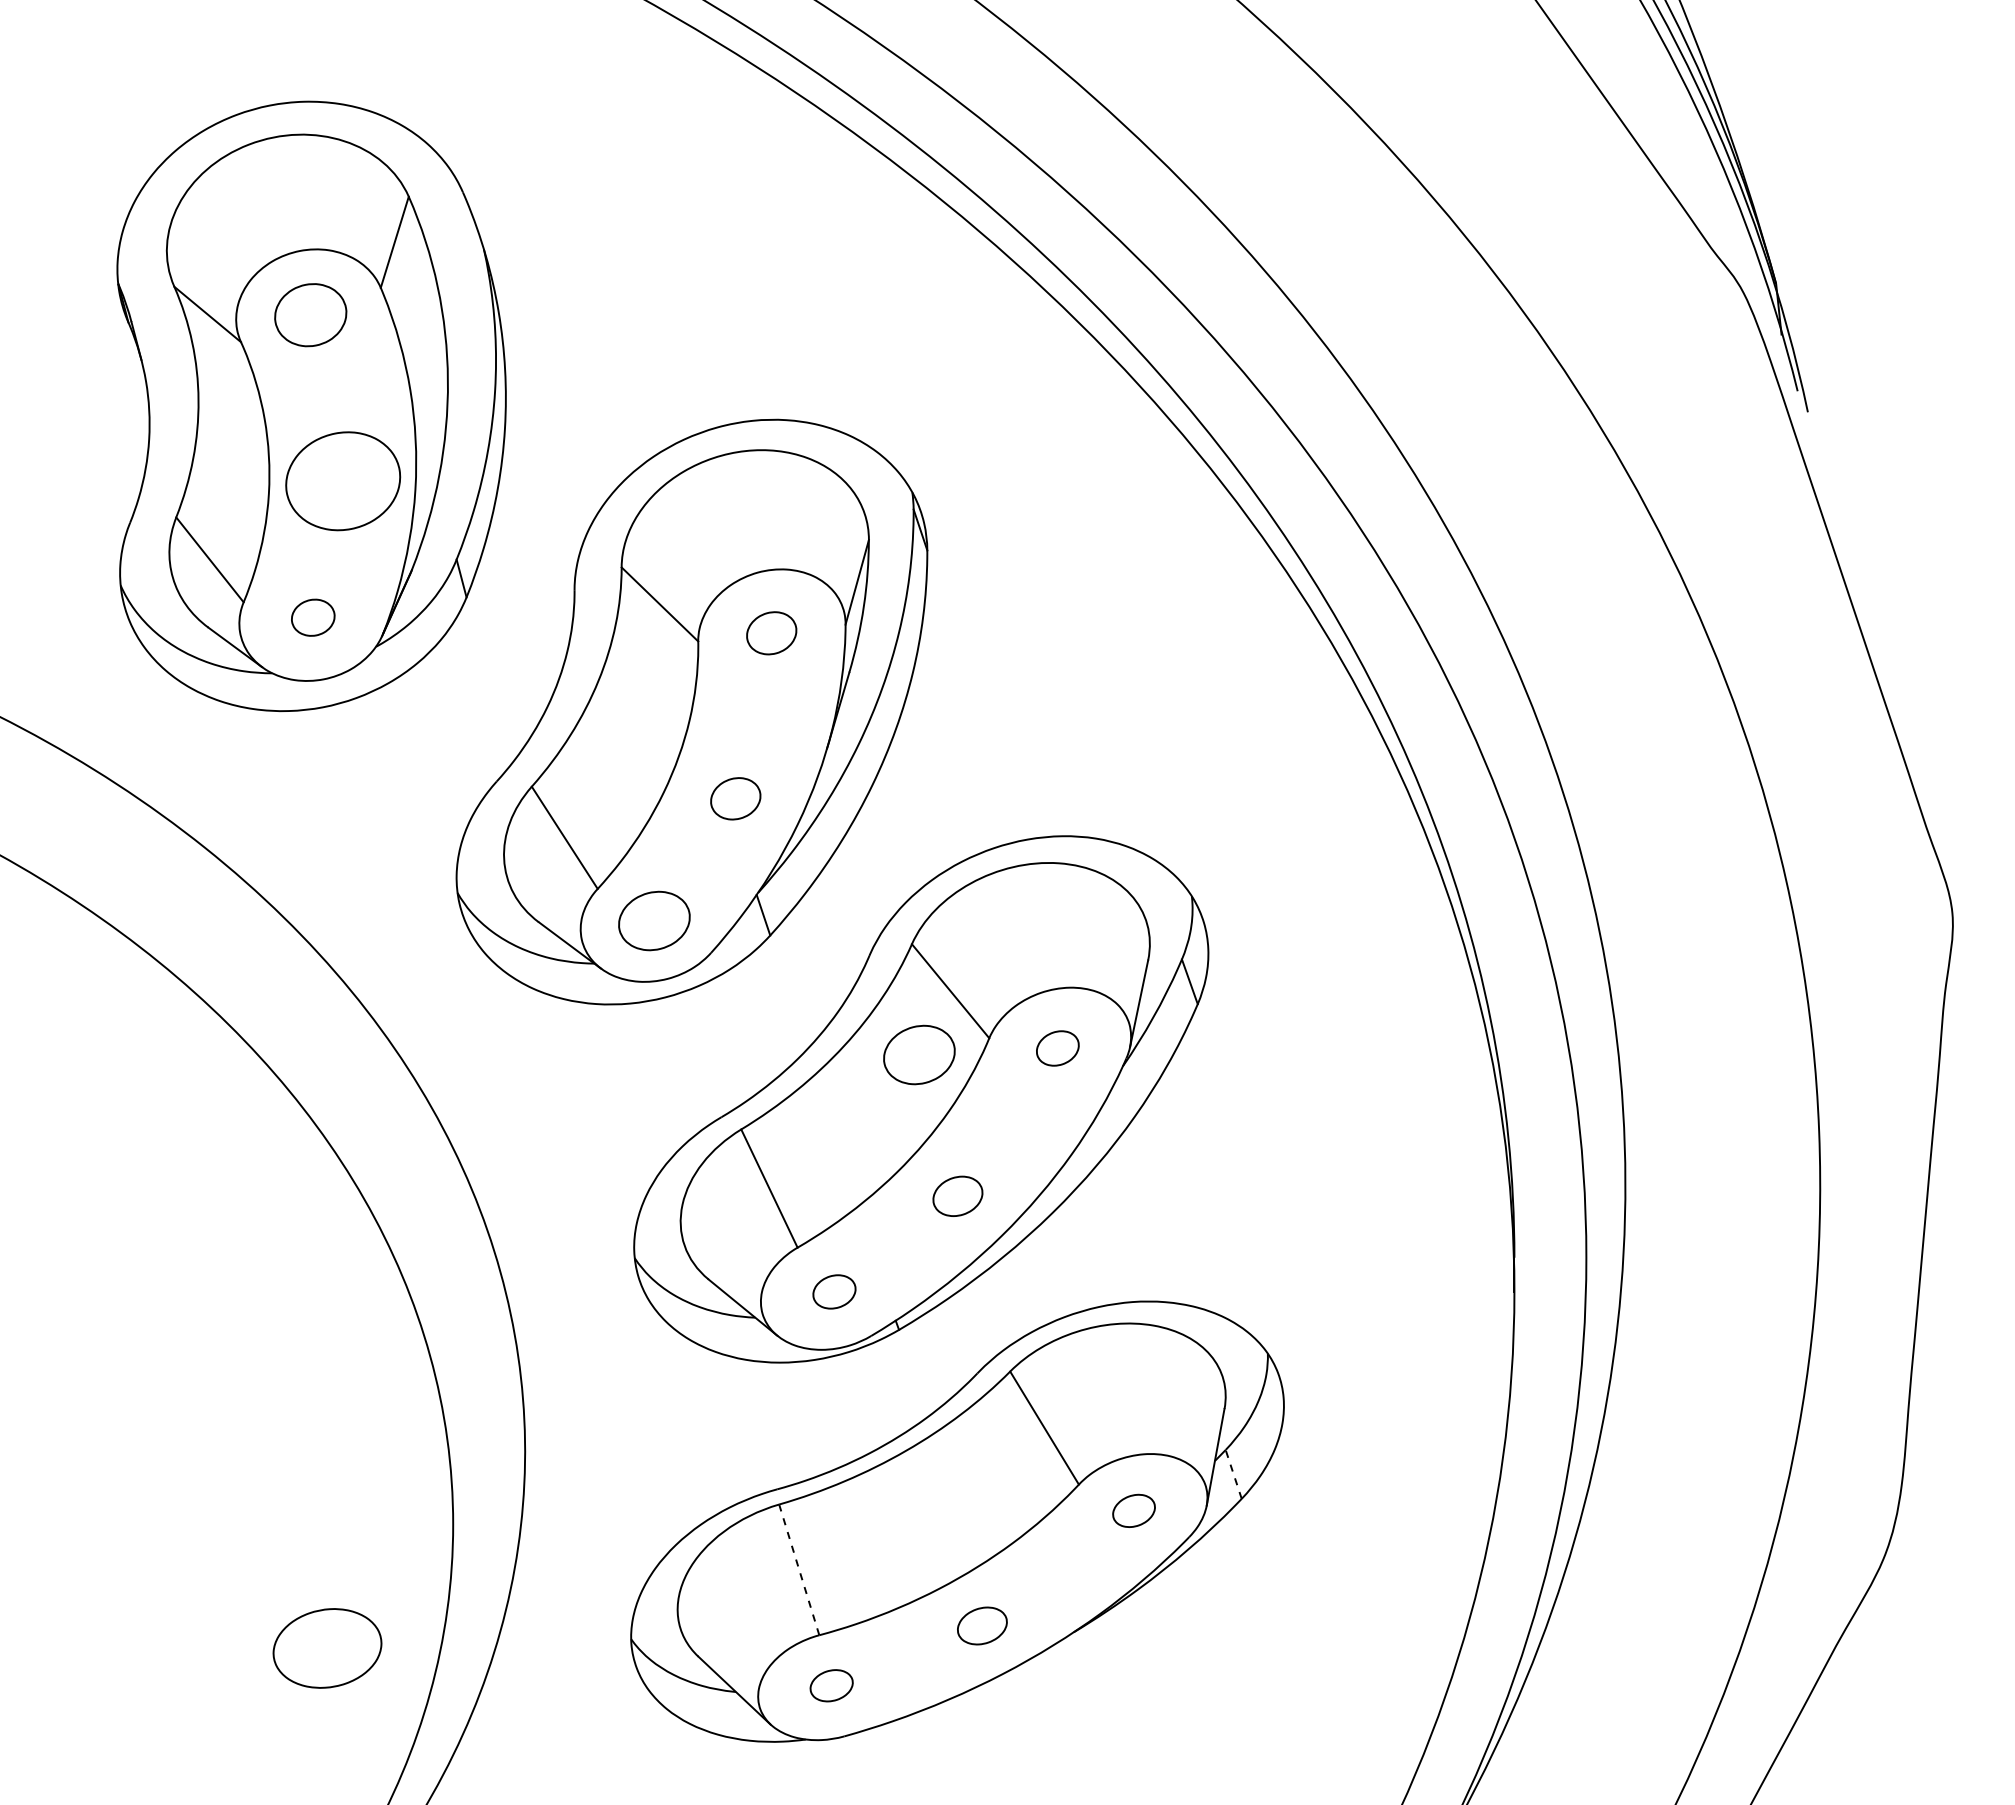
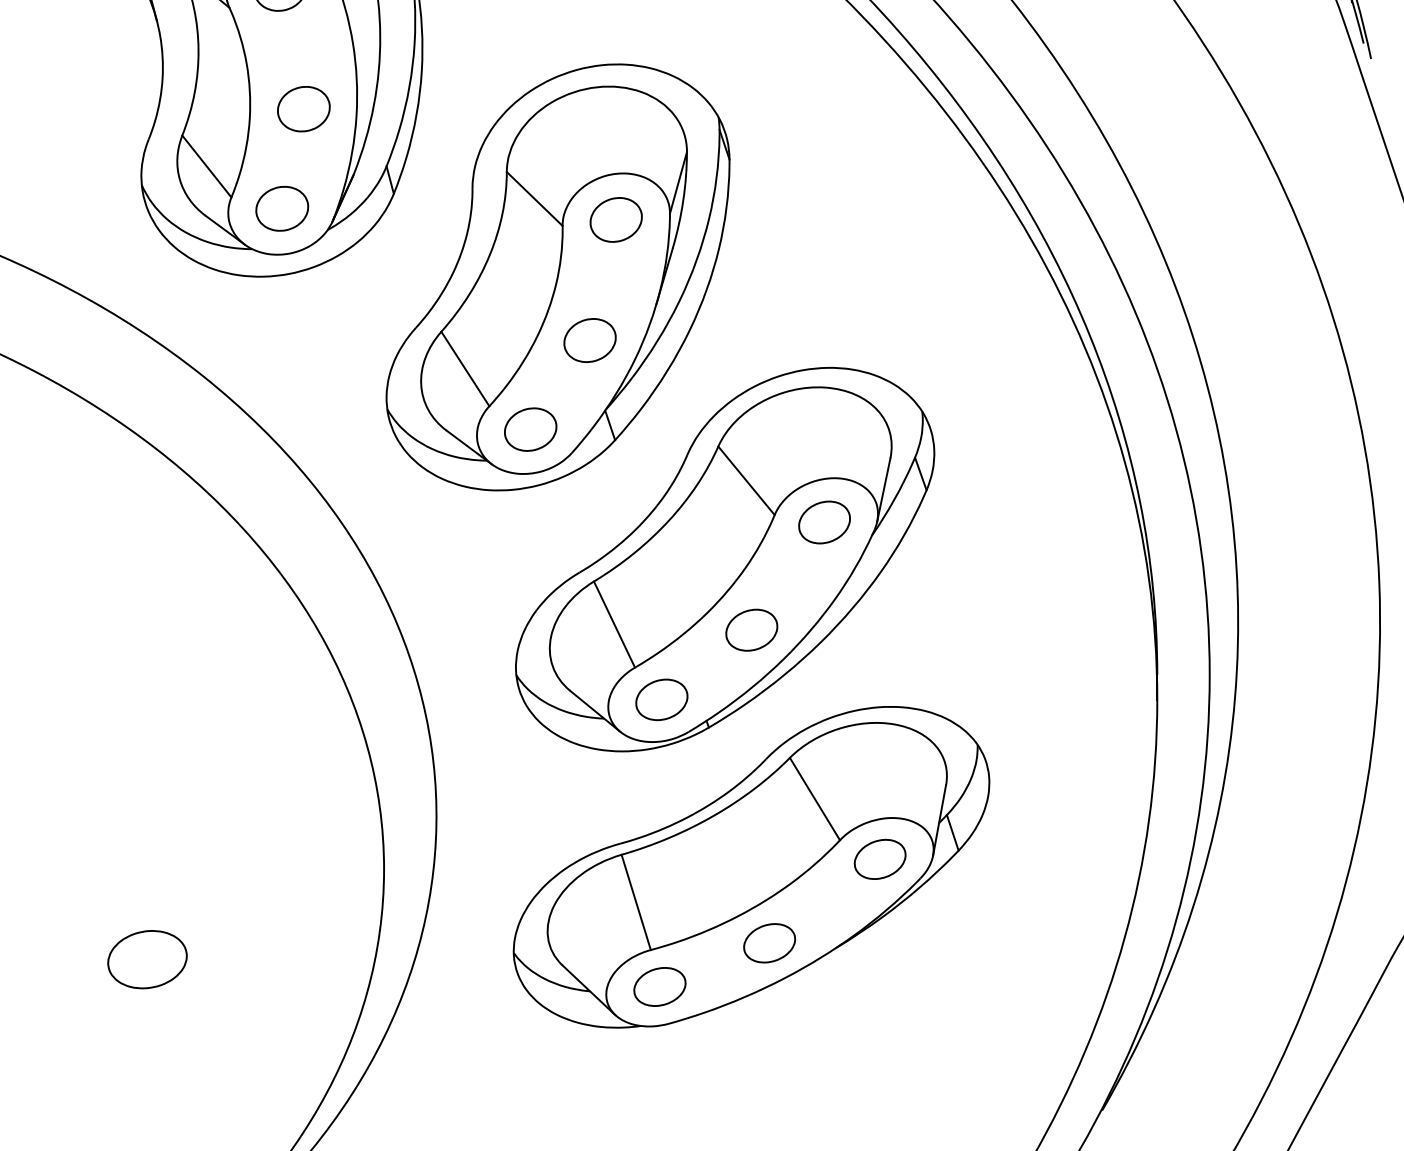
part: (342, 480) -> (303, 108), size x0.62
part: (312, 617) -> (281, 208), size x1.67
part: (771, 633) -> (616, 220), size x1.43
part: (735, 798) -> (589, 340), size x1.43
part: (1057, 1048) -> (824, 522), size x1.67
part: (919, 1054) -> (723, 526), removed
part: (957, 1196) -> (751, 630), size x1.43
part: (834, 1291) -> (661, 699), size x1.67
line: (1233, 1474) -> (952, 832), dashed -> solid
part: (1133, 1510) -> (879, 859), size x1.67
line: (799, 1570) -> (636, 902), dashed -> solid
part: (982, 1625) -> (769, 942), size x1.43
part: (327, 1648) -> (147, 959), moved
part: (831, 1685) -> (659, 986), size x1.67

